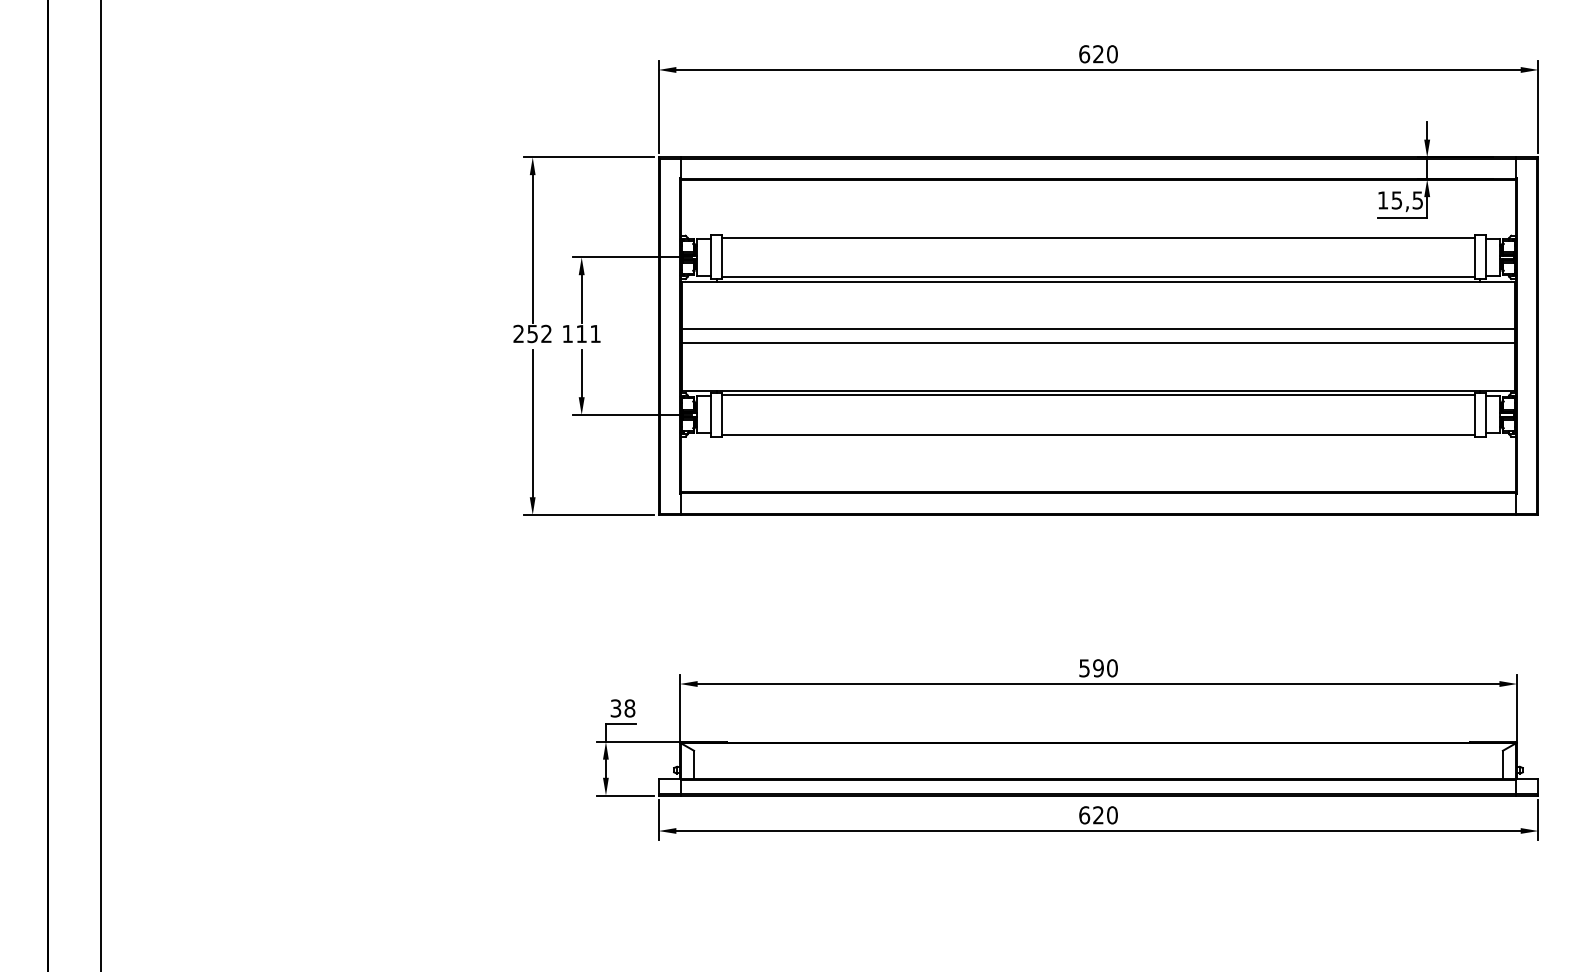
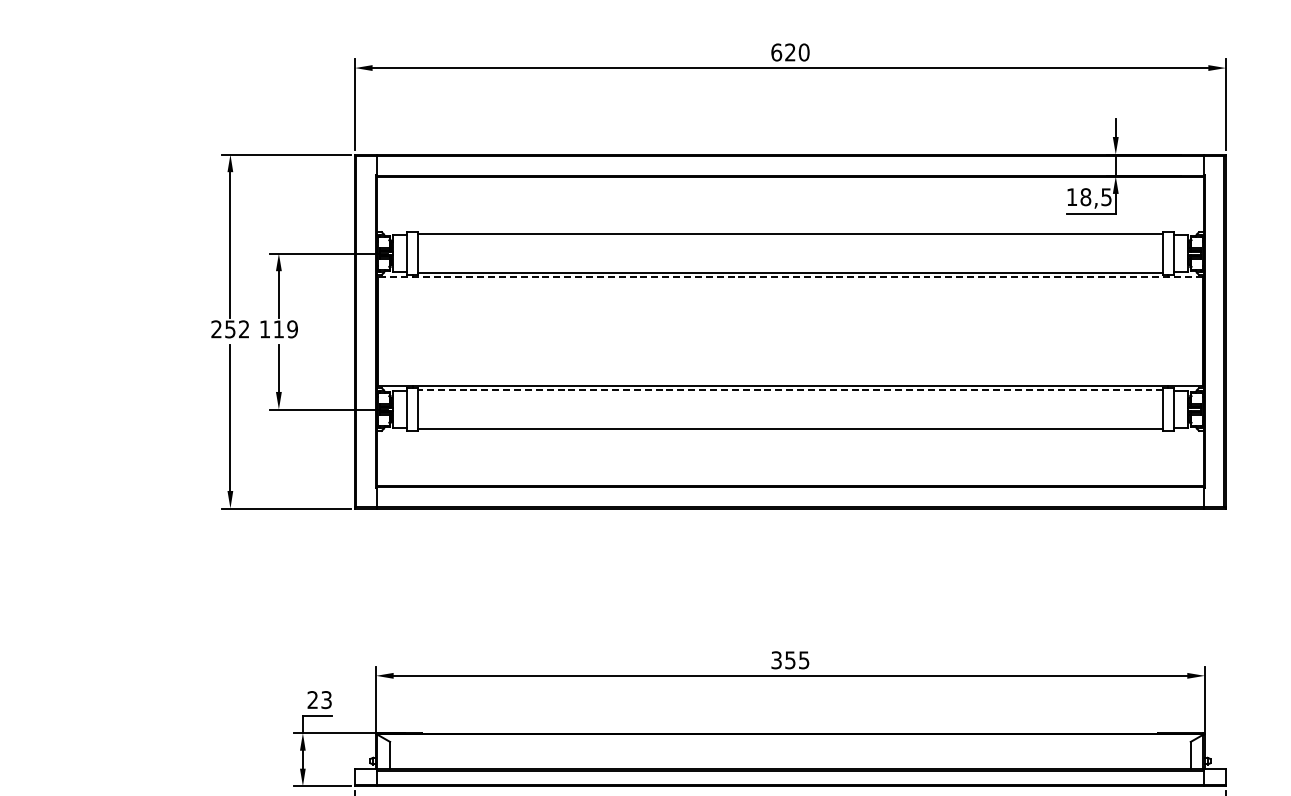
text: (1396, 200) -> (1085, 197), 15,5 -> 18,5
line: (1098, 281) -> (790, 277), solid -> dashed
line: (1098, 329) -> (790, 324), removed
text: (595, 333) -> (292, 328), 111 -> 119
line: (1098, 343) -> (790, 338), removed
line: (1098, 395) -> (790, 390), solid -> dashed
text: (1098, 668) -> (790, 660), 590 -> 355
text: (622, 708) -> (319, 700), 38 -> 23

